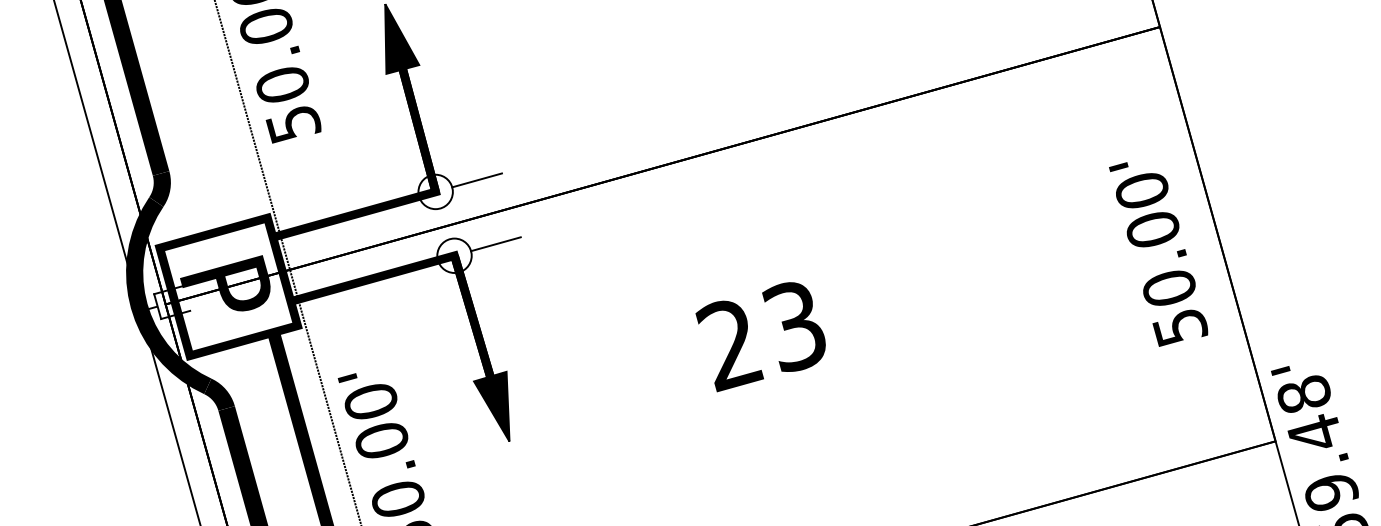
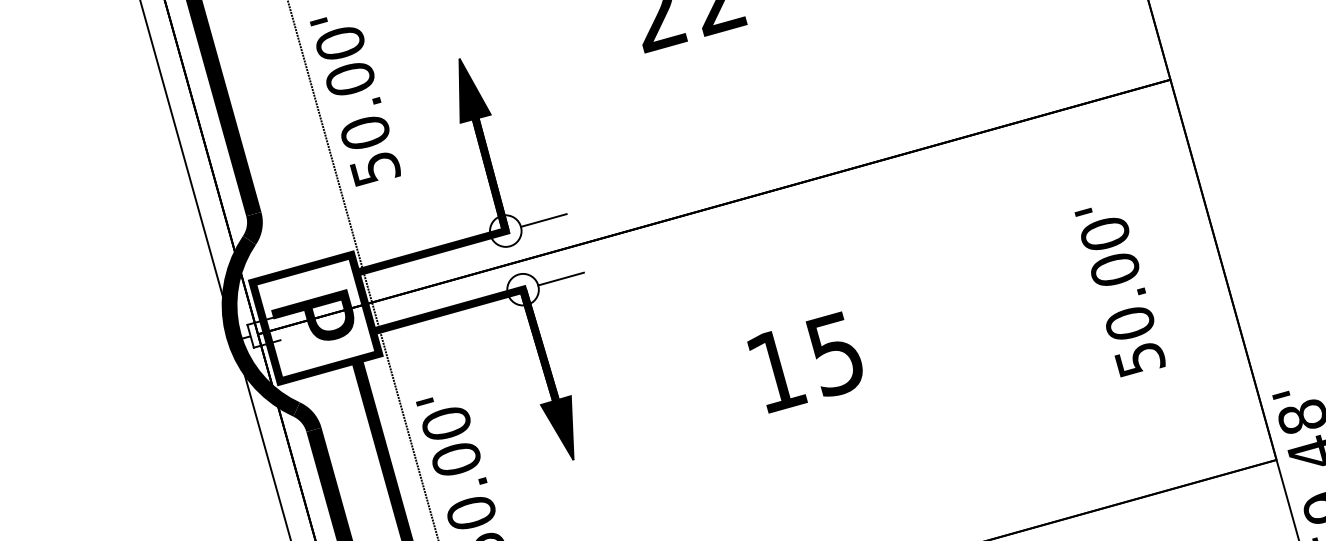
text: (1157, 254) -> (1119, 292), moved
text: (760, 335) -> (803, 362), 23 -> 15

